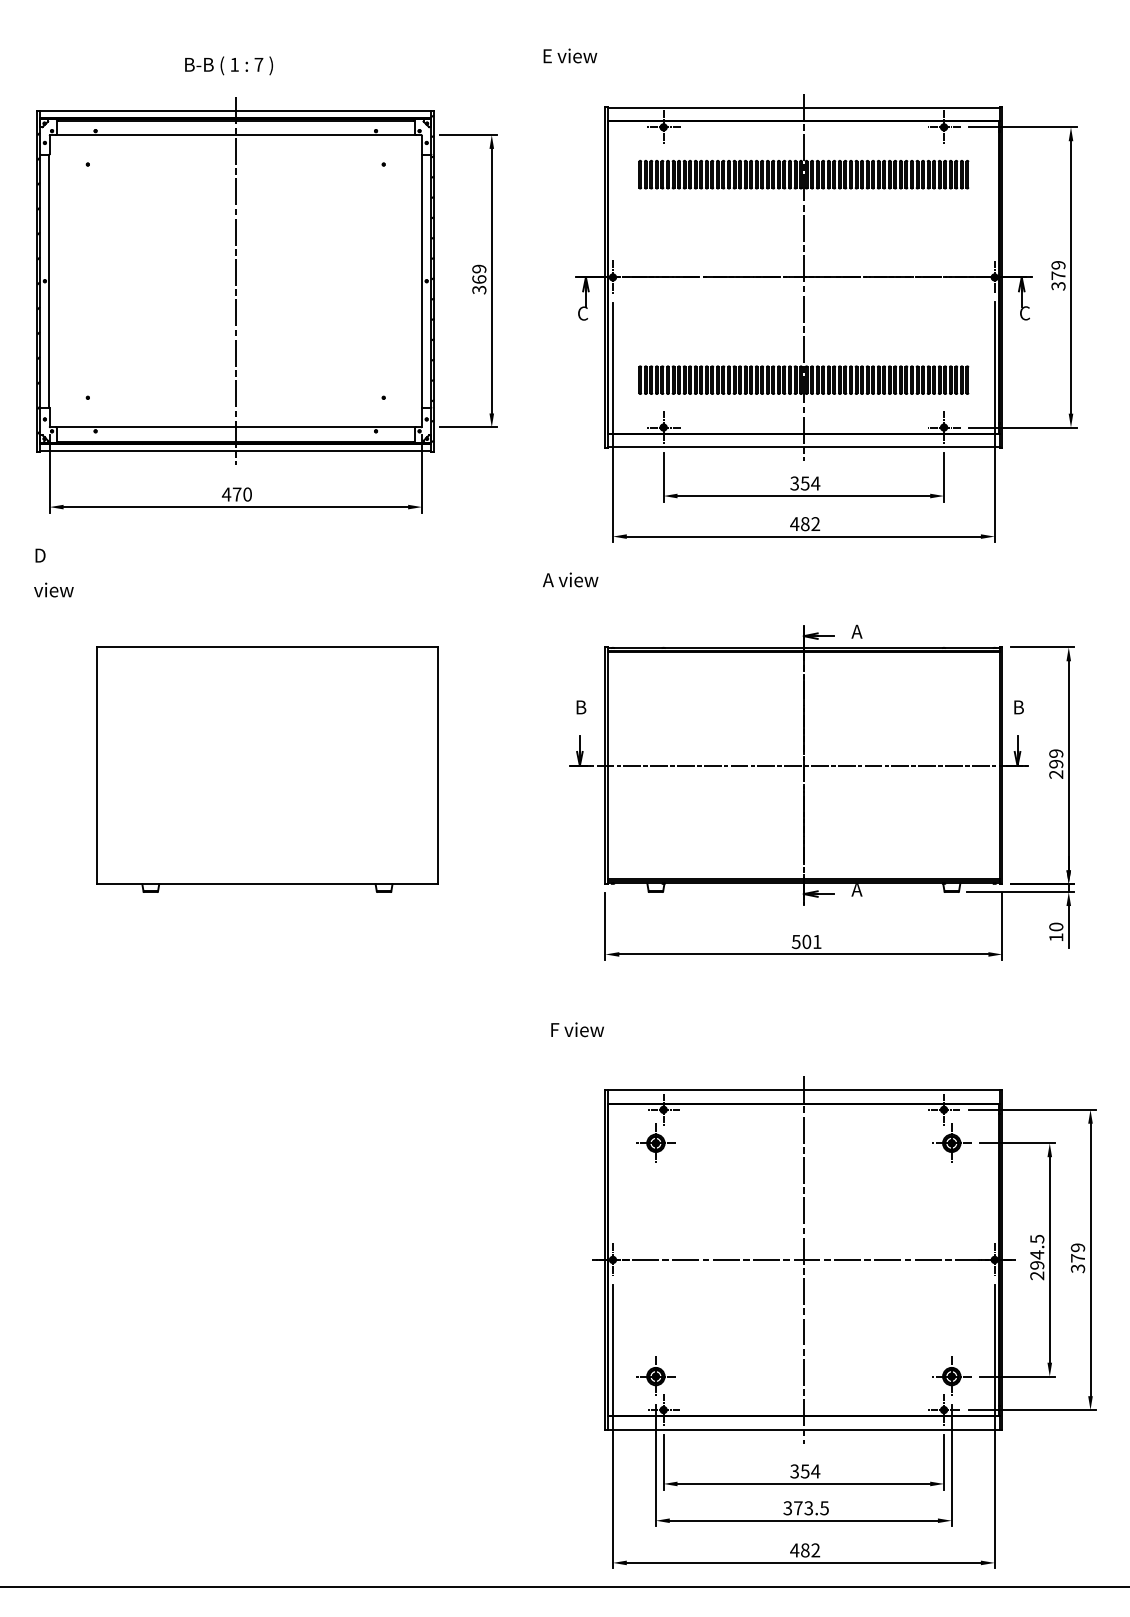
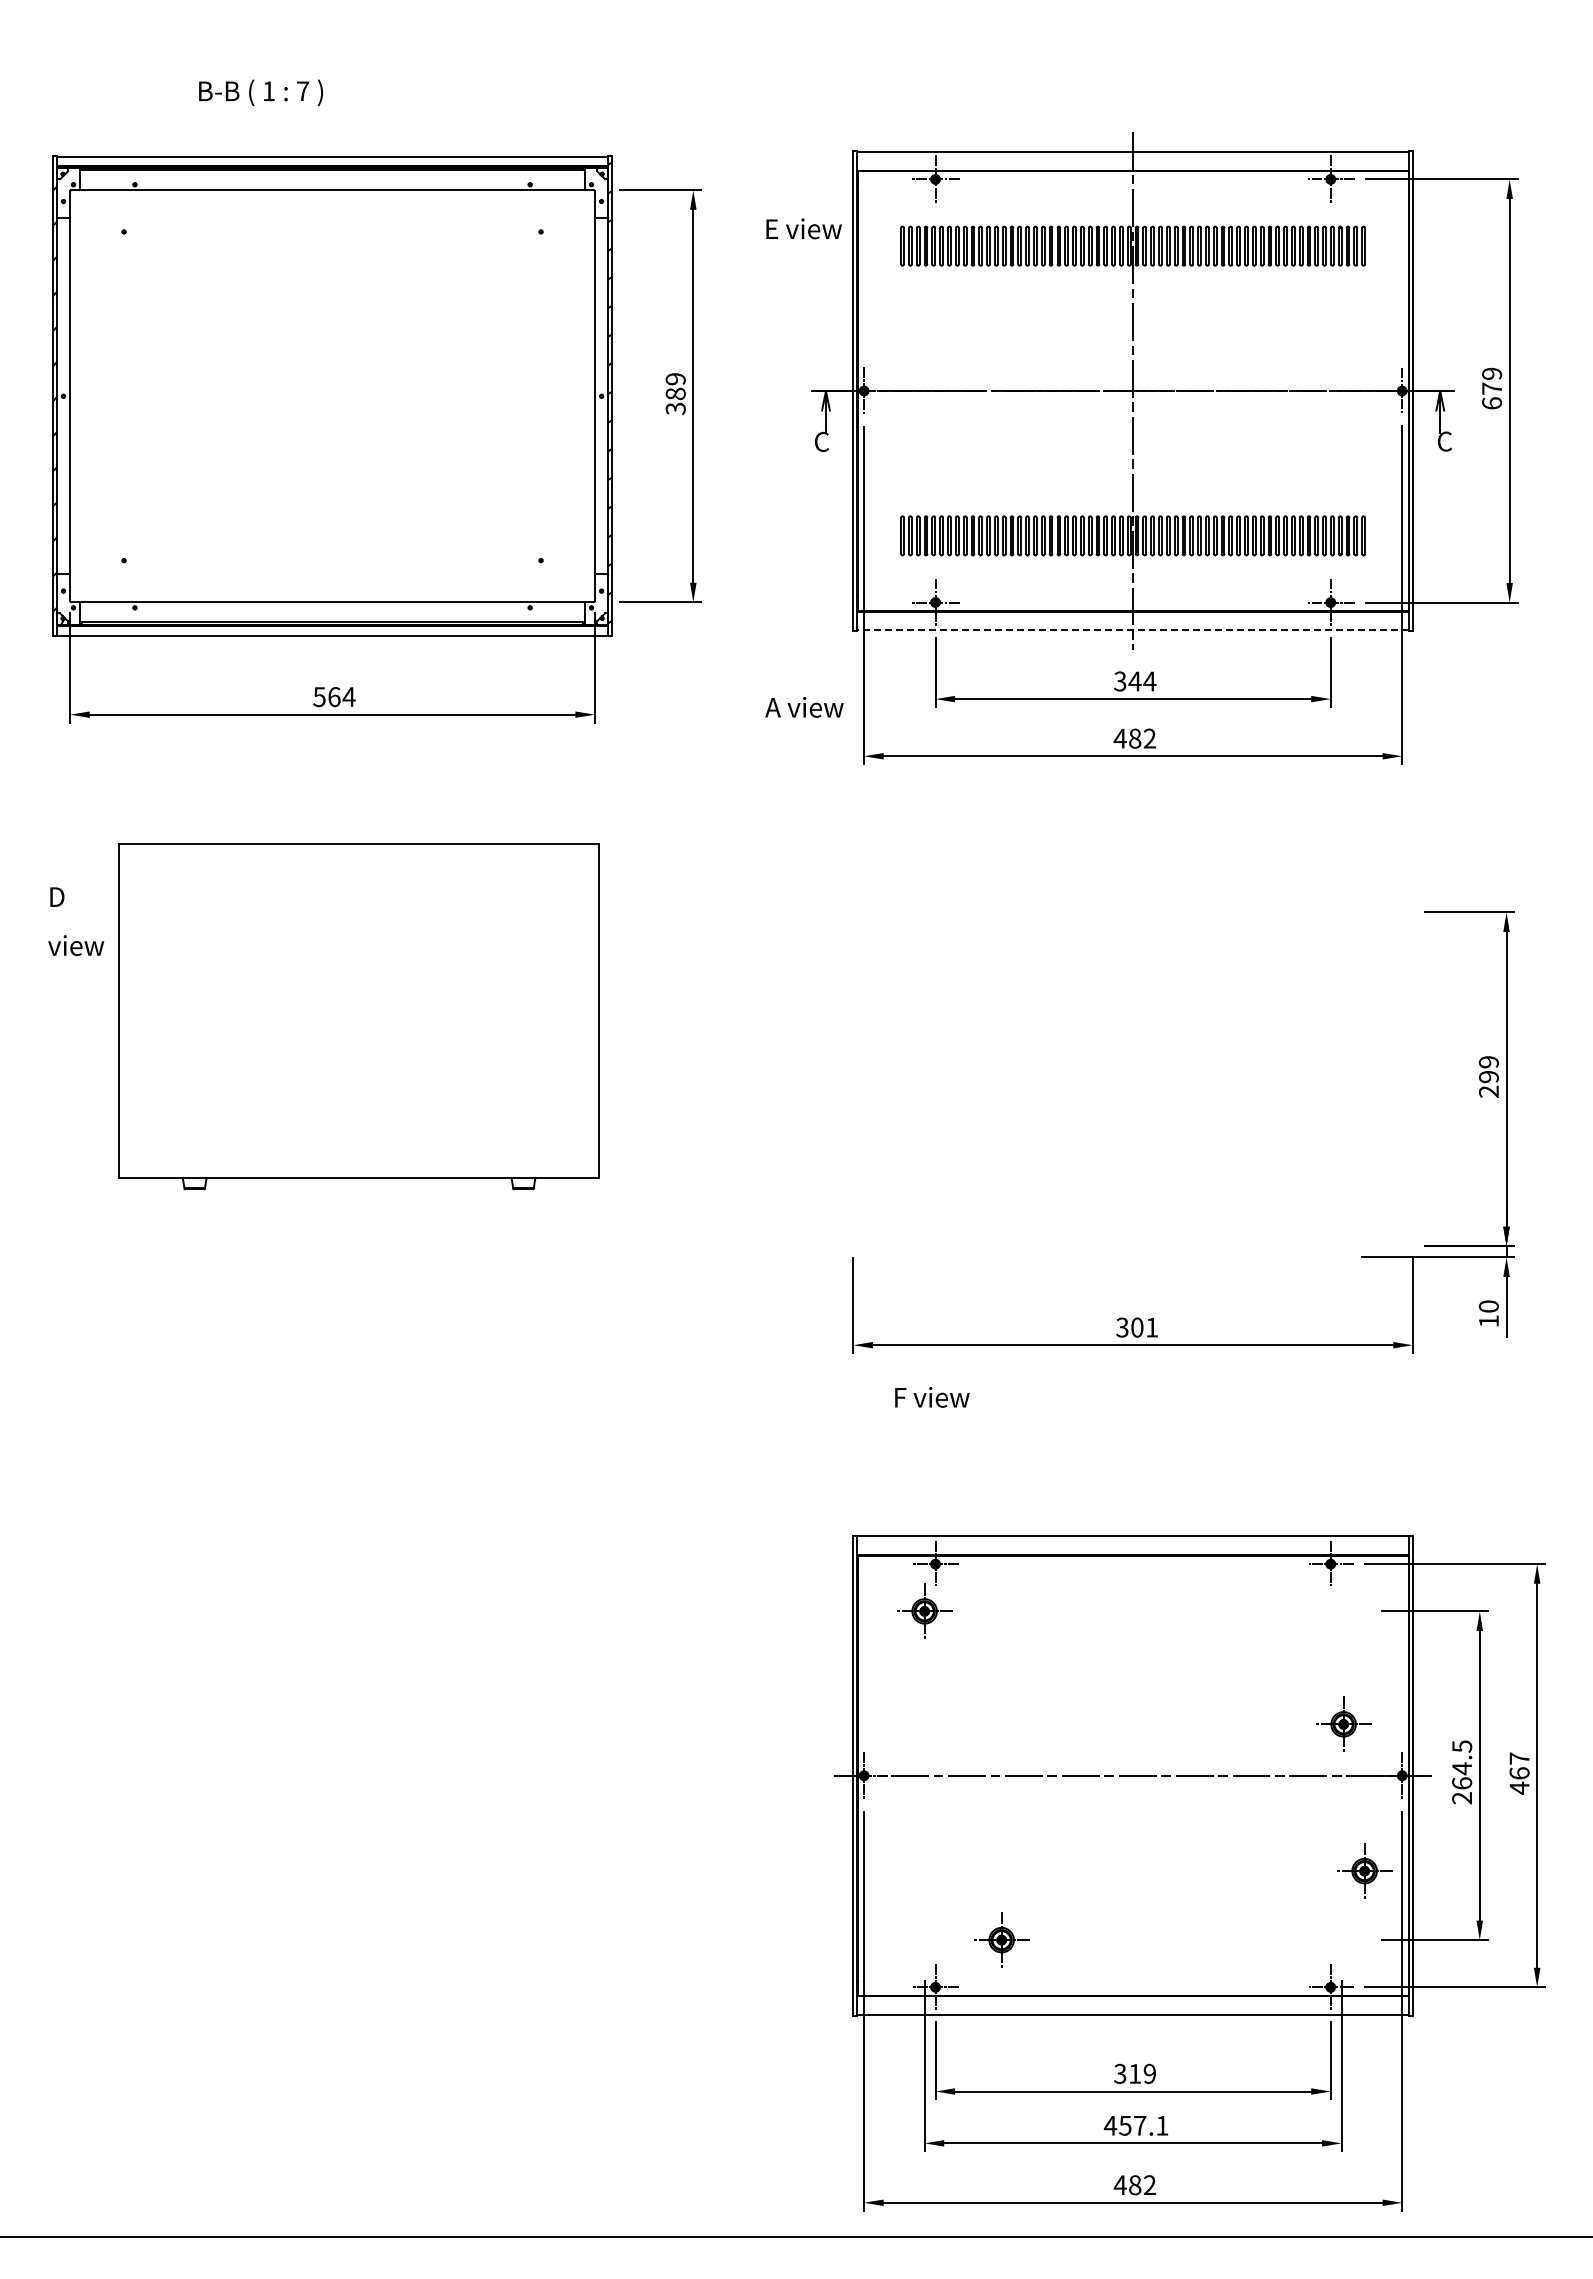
text: (569, 55) -> (803, 228), moved
text: (228, 65) -> (260, 92), moved
text: (479, 279) -> (675, 393), 369 -> 389
line: (235, 281) -> (332, 396), removed
text: (1058, 286) -> (1492, 403), 379 -> 679
line: (804, 447) -> (1133, 630), solid -> dashed
text: (804, 483) -> (1134, 681), 354 -> 344
text: (236, 494) -> (333, 697), 470 -> 564
text: (54, 572) -> (76, 921), moved
text: (570, 580) -> (804, 707), moved
part: (798, 764) -> (1125, 1077), removed
part: (267, 769) -> (358, 1016), moved
text: (796, 941) -> (1122, 1327), 501 -> 301
text: (577, 1029) -> (932, 1397), moved
part: (951, 1142) -> (1343, 1723), moved
text: (1077, 1258) -> (1519, 1773), 379 -> 467
line: (804, 1259) -> (1133, 1775), removed
text: (1037, 1265) -> (1462, 1783), 294.5 -> 264.5
part: (655, 1376) -> (1001, 1939), moved
part: (951, 1376) -> (1364, 1870), moved
text: (810, 1471) -> (1142, 2073), 354 -> 319
text: (805, 1508) -> (1135, 2125), 373.5 -> 457.1

